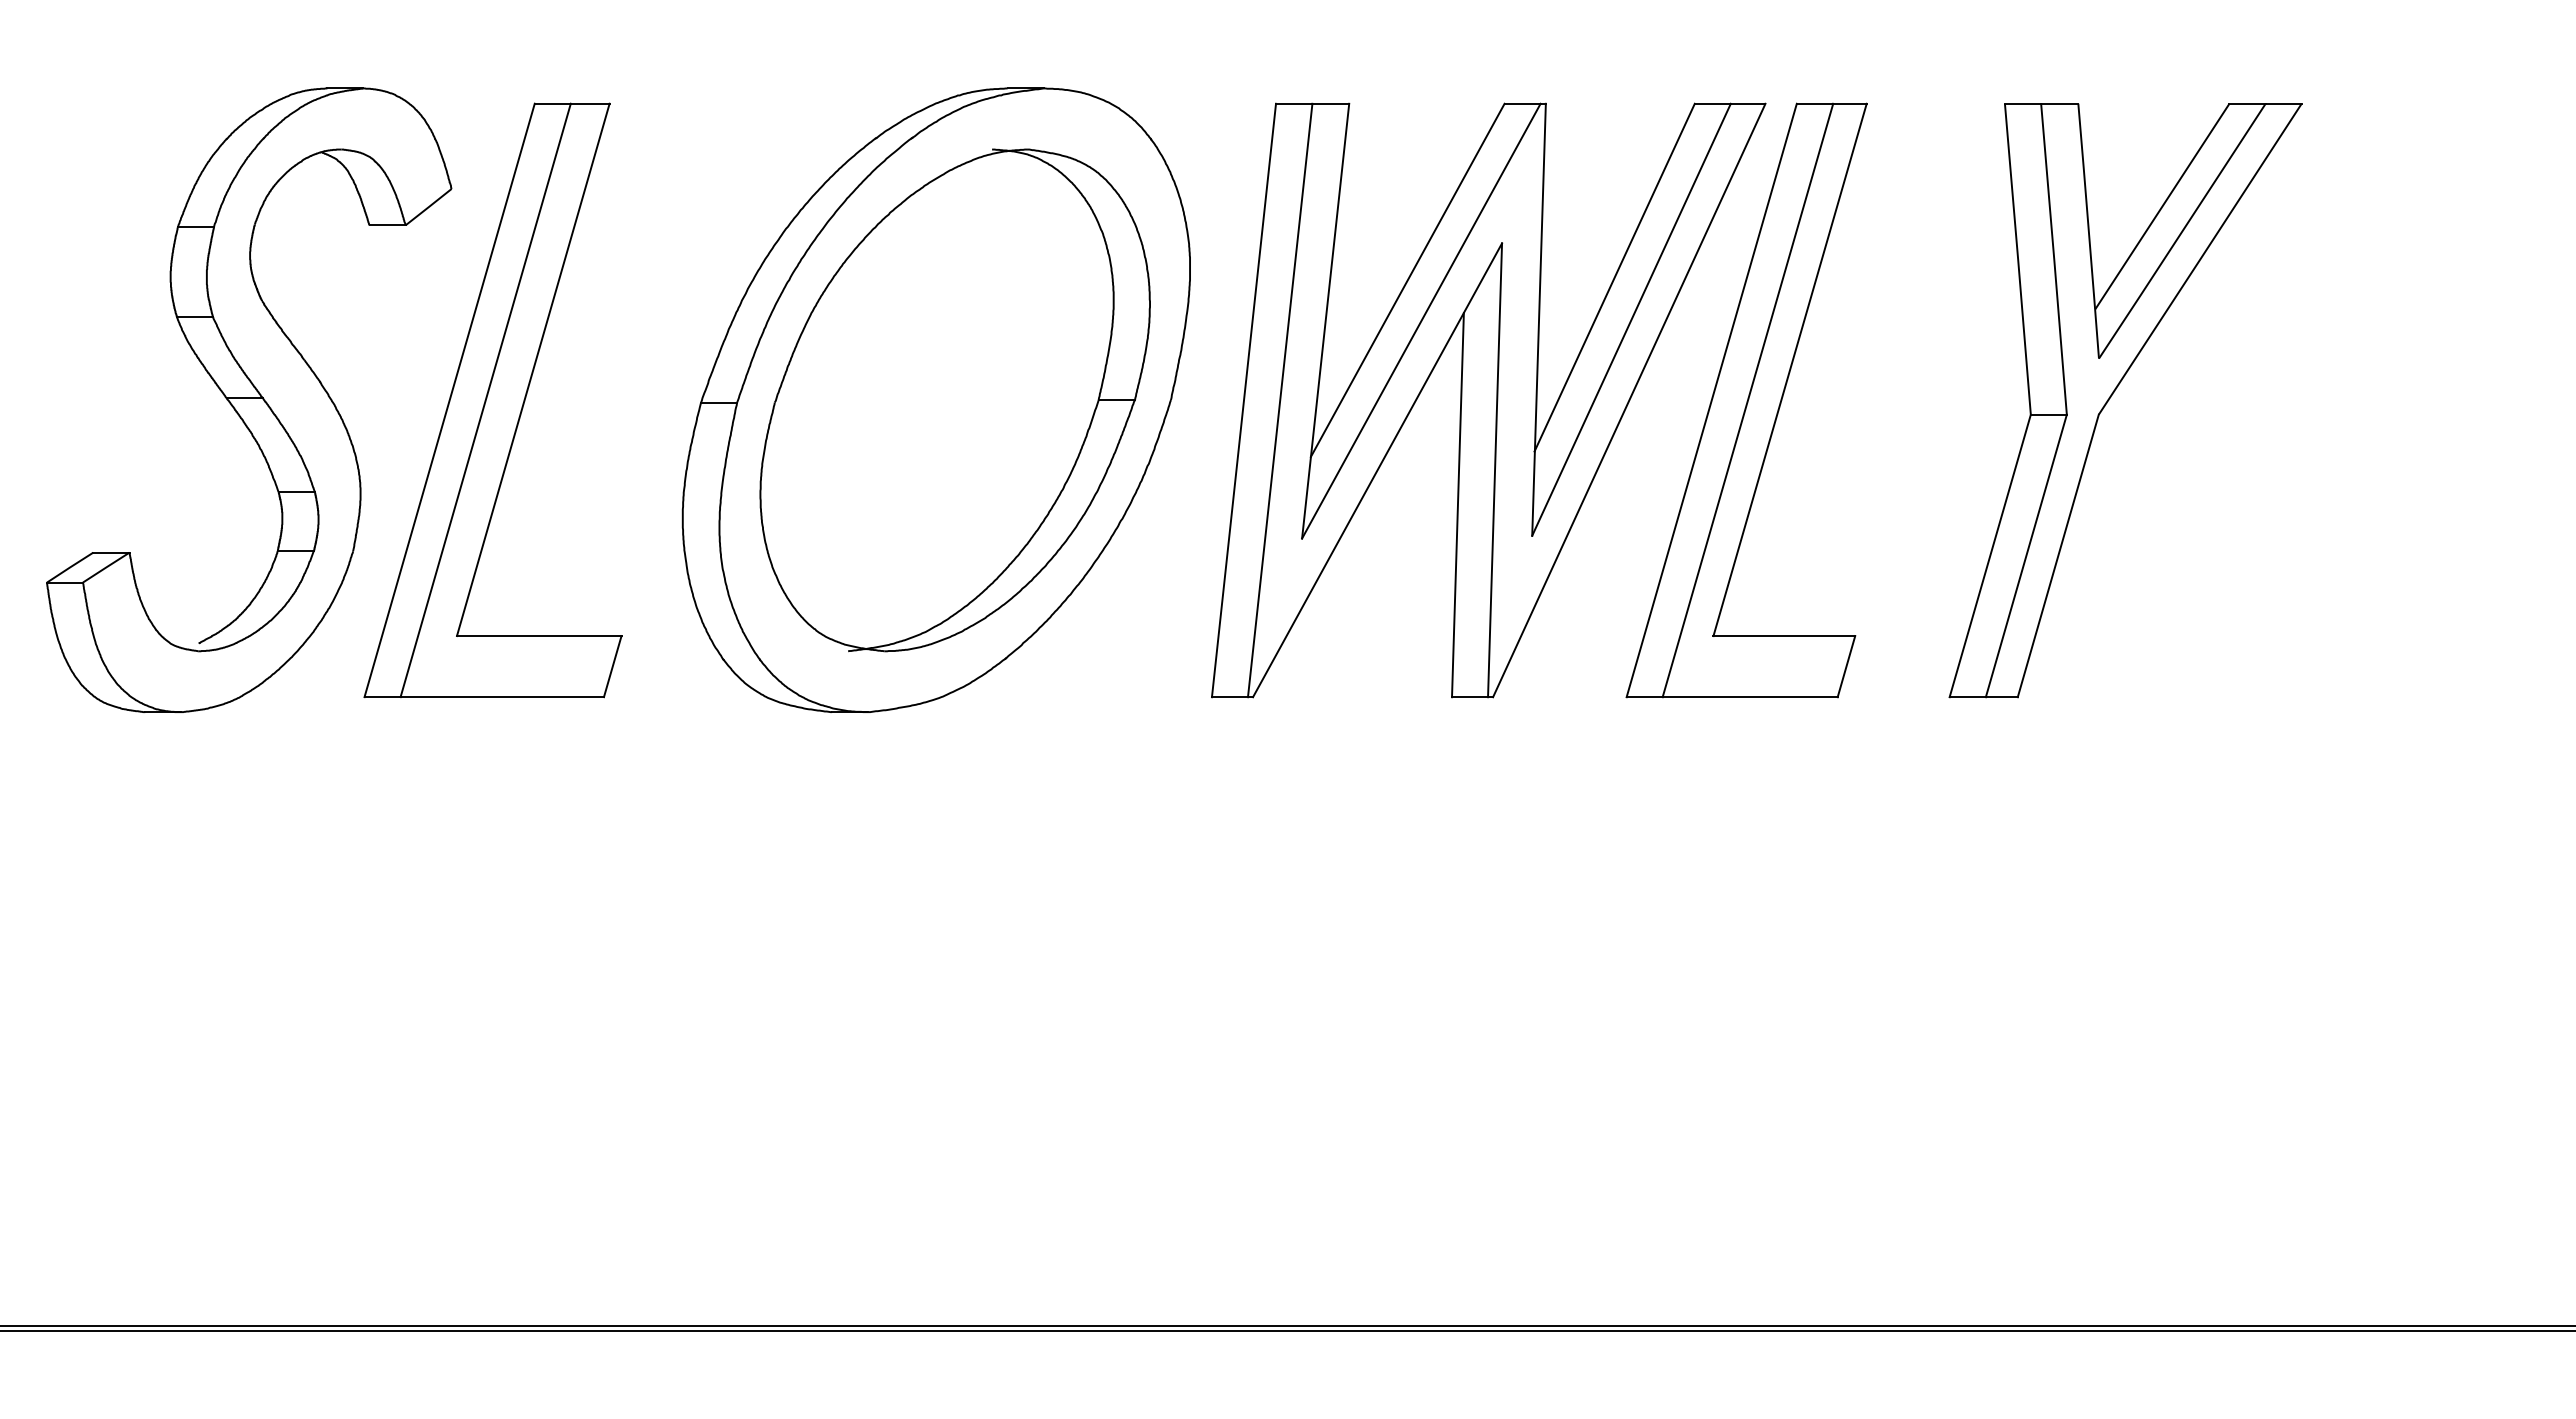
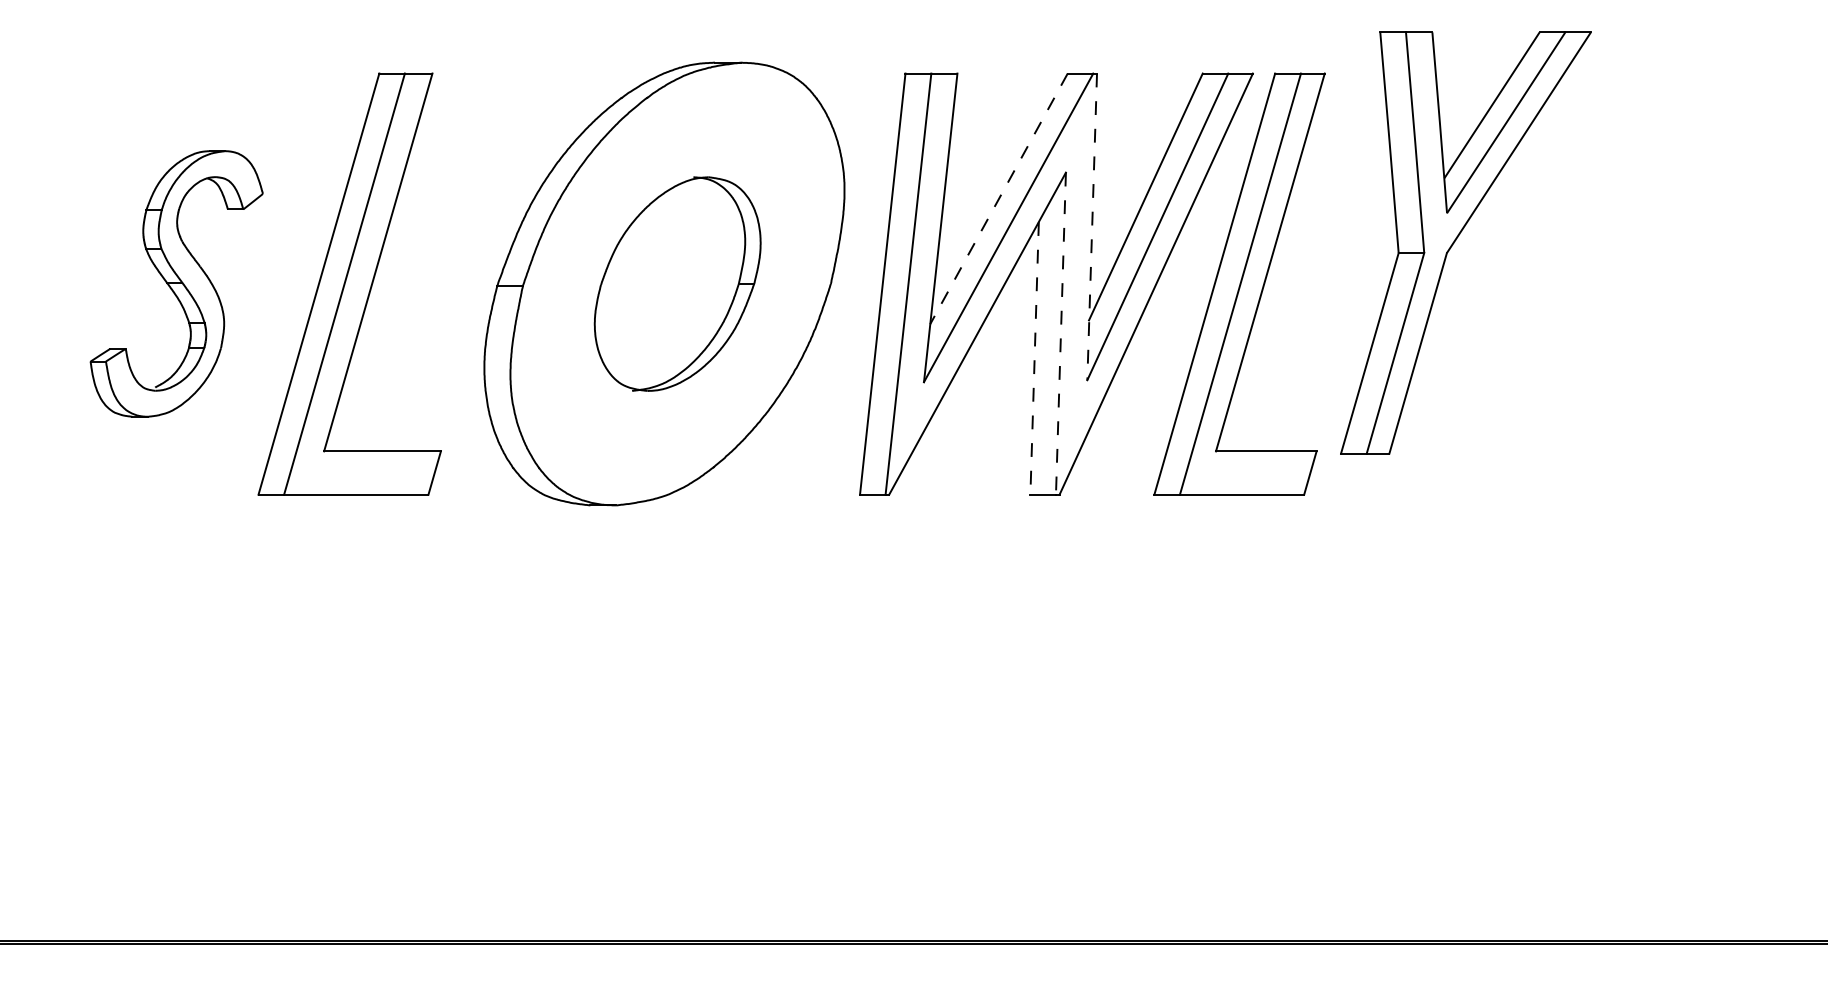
line: (1407, 280) -> (998, 198), solid -> dashed
line: (1539, 320) -> (1092, 227), solid -> dashed
part: (2113, 394) -> (1457, 238), moved
part: (249, 399) -> (176, 283), size x0.6
part: (954, 400) -> (677, 284), size x0.6
line: (1495, 470) -> (1061, 333), solid -> dashed
line: (1457, 505) -> (1034, 358), solid -> dashed

